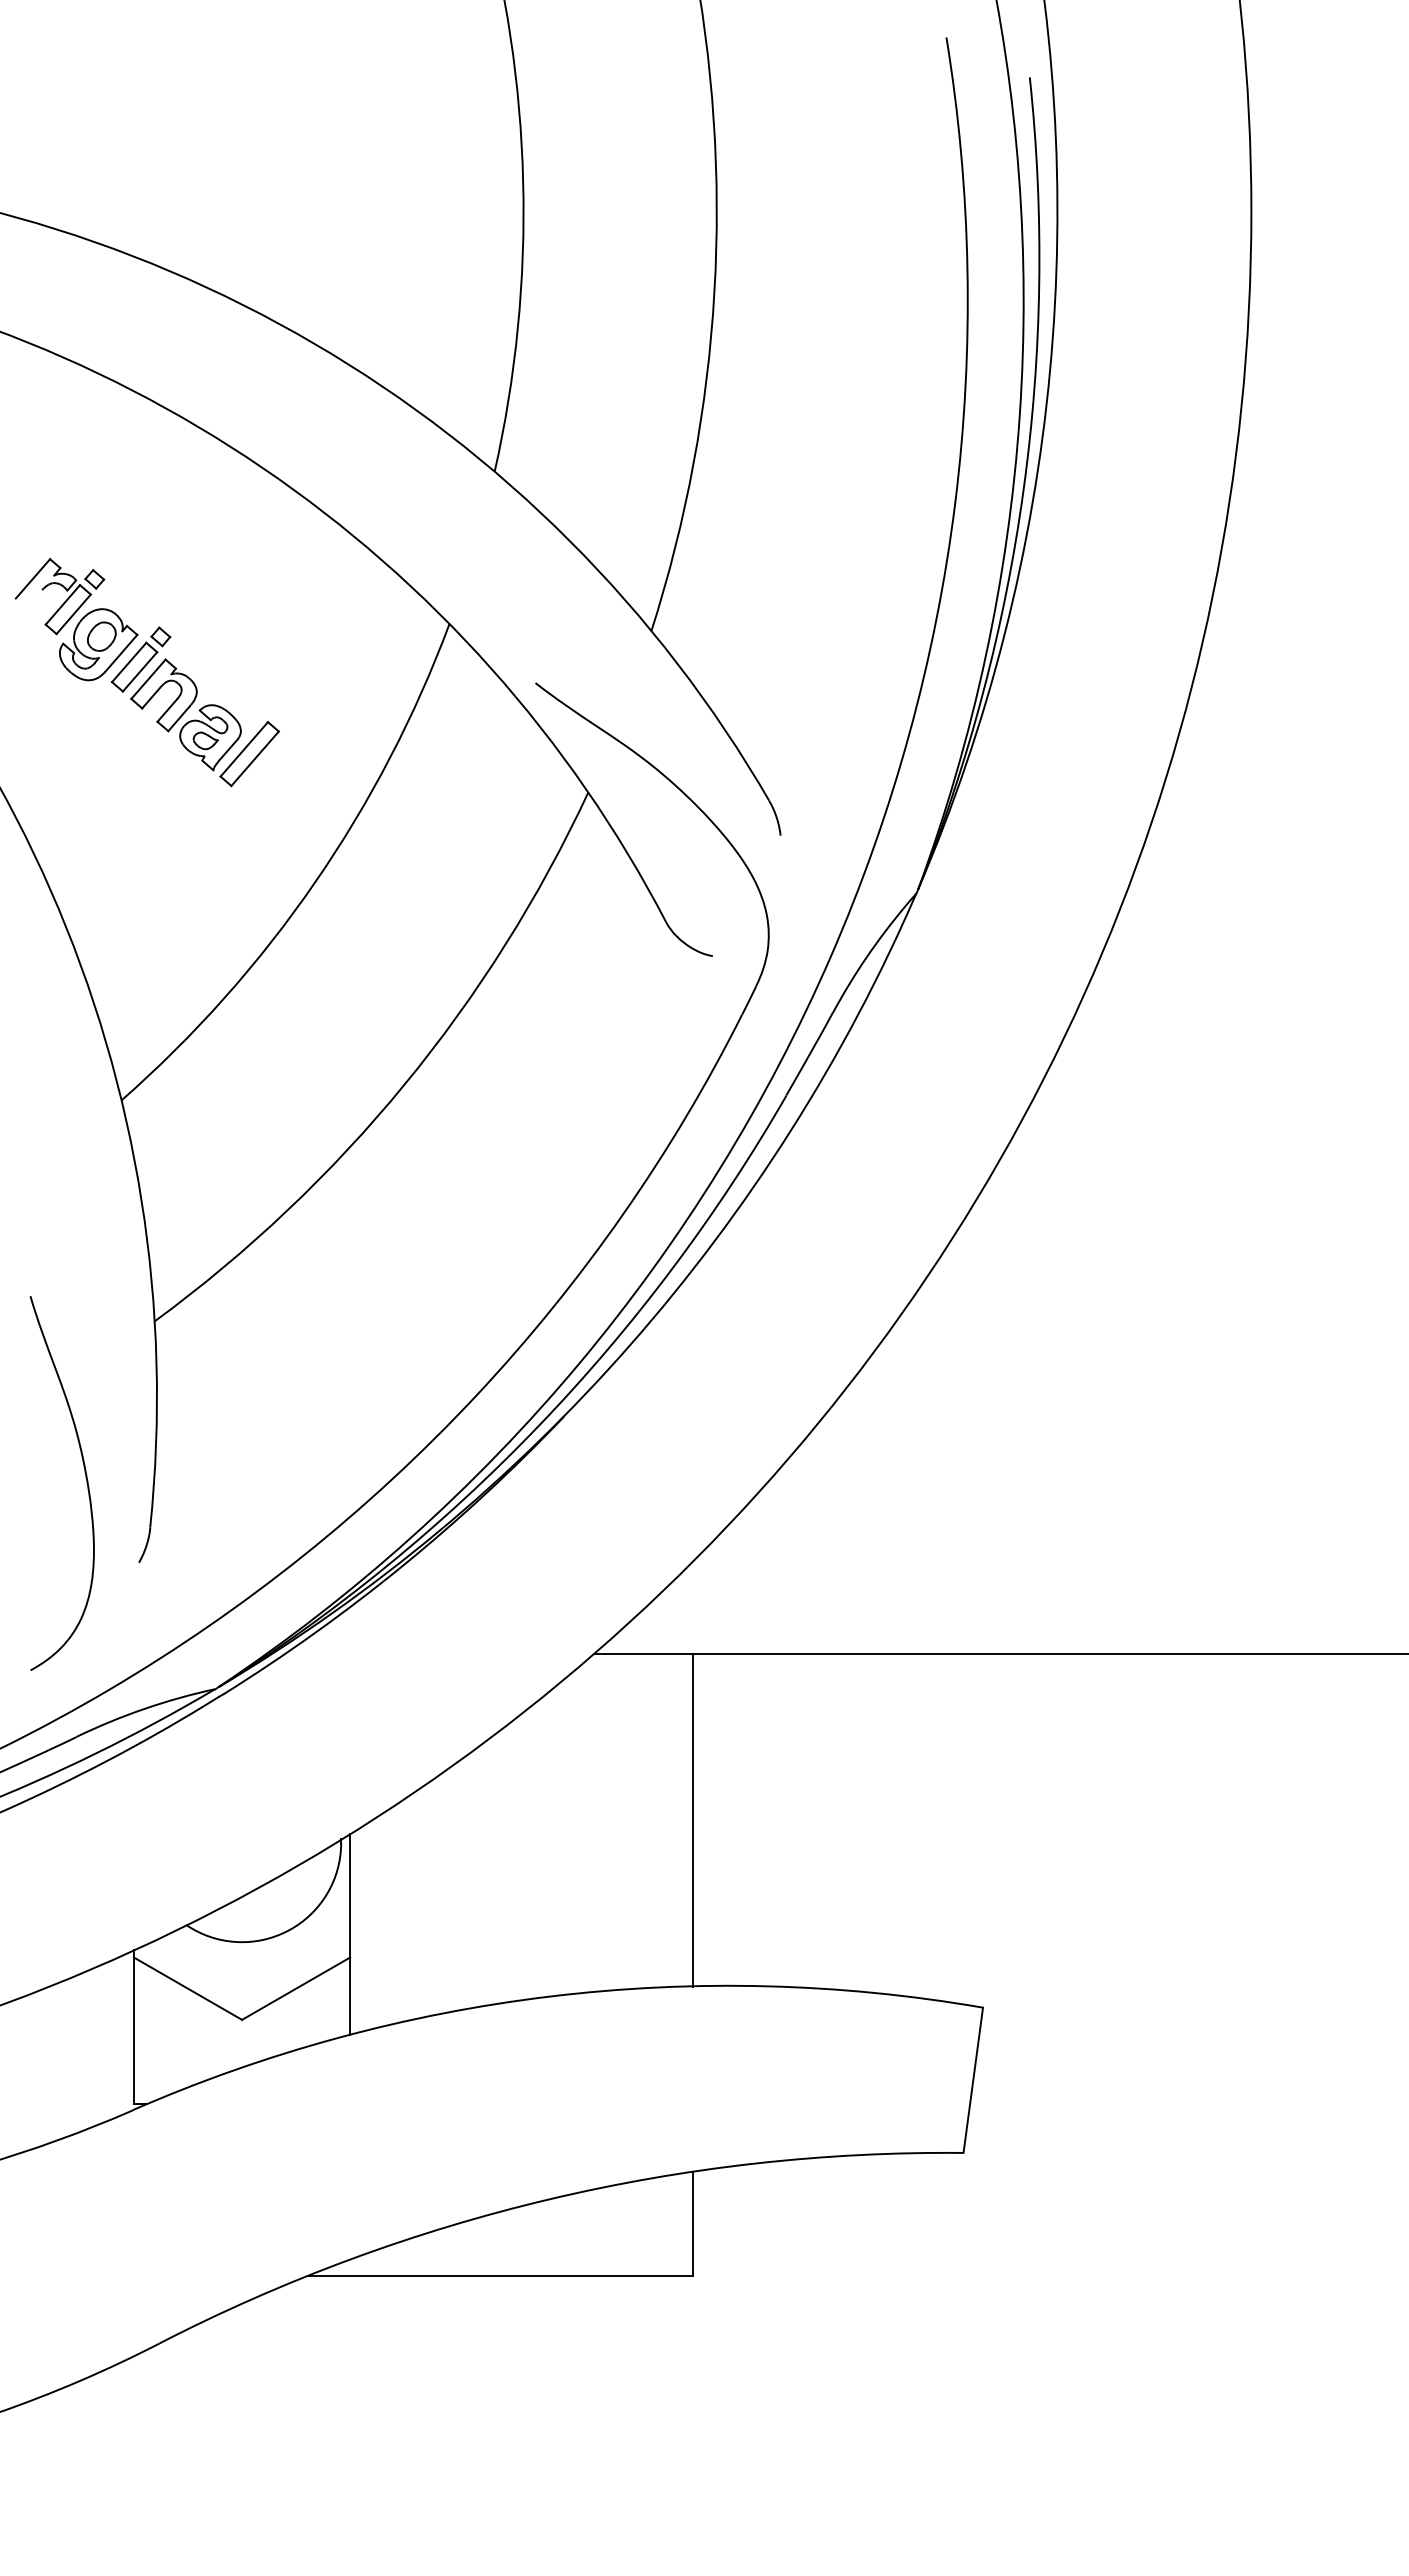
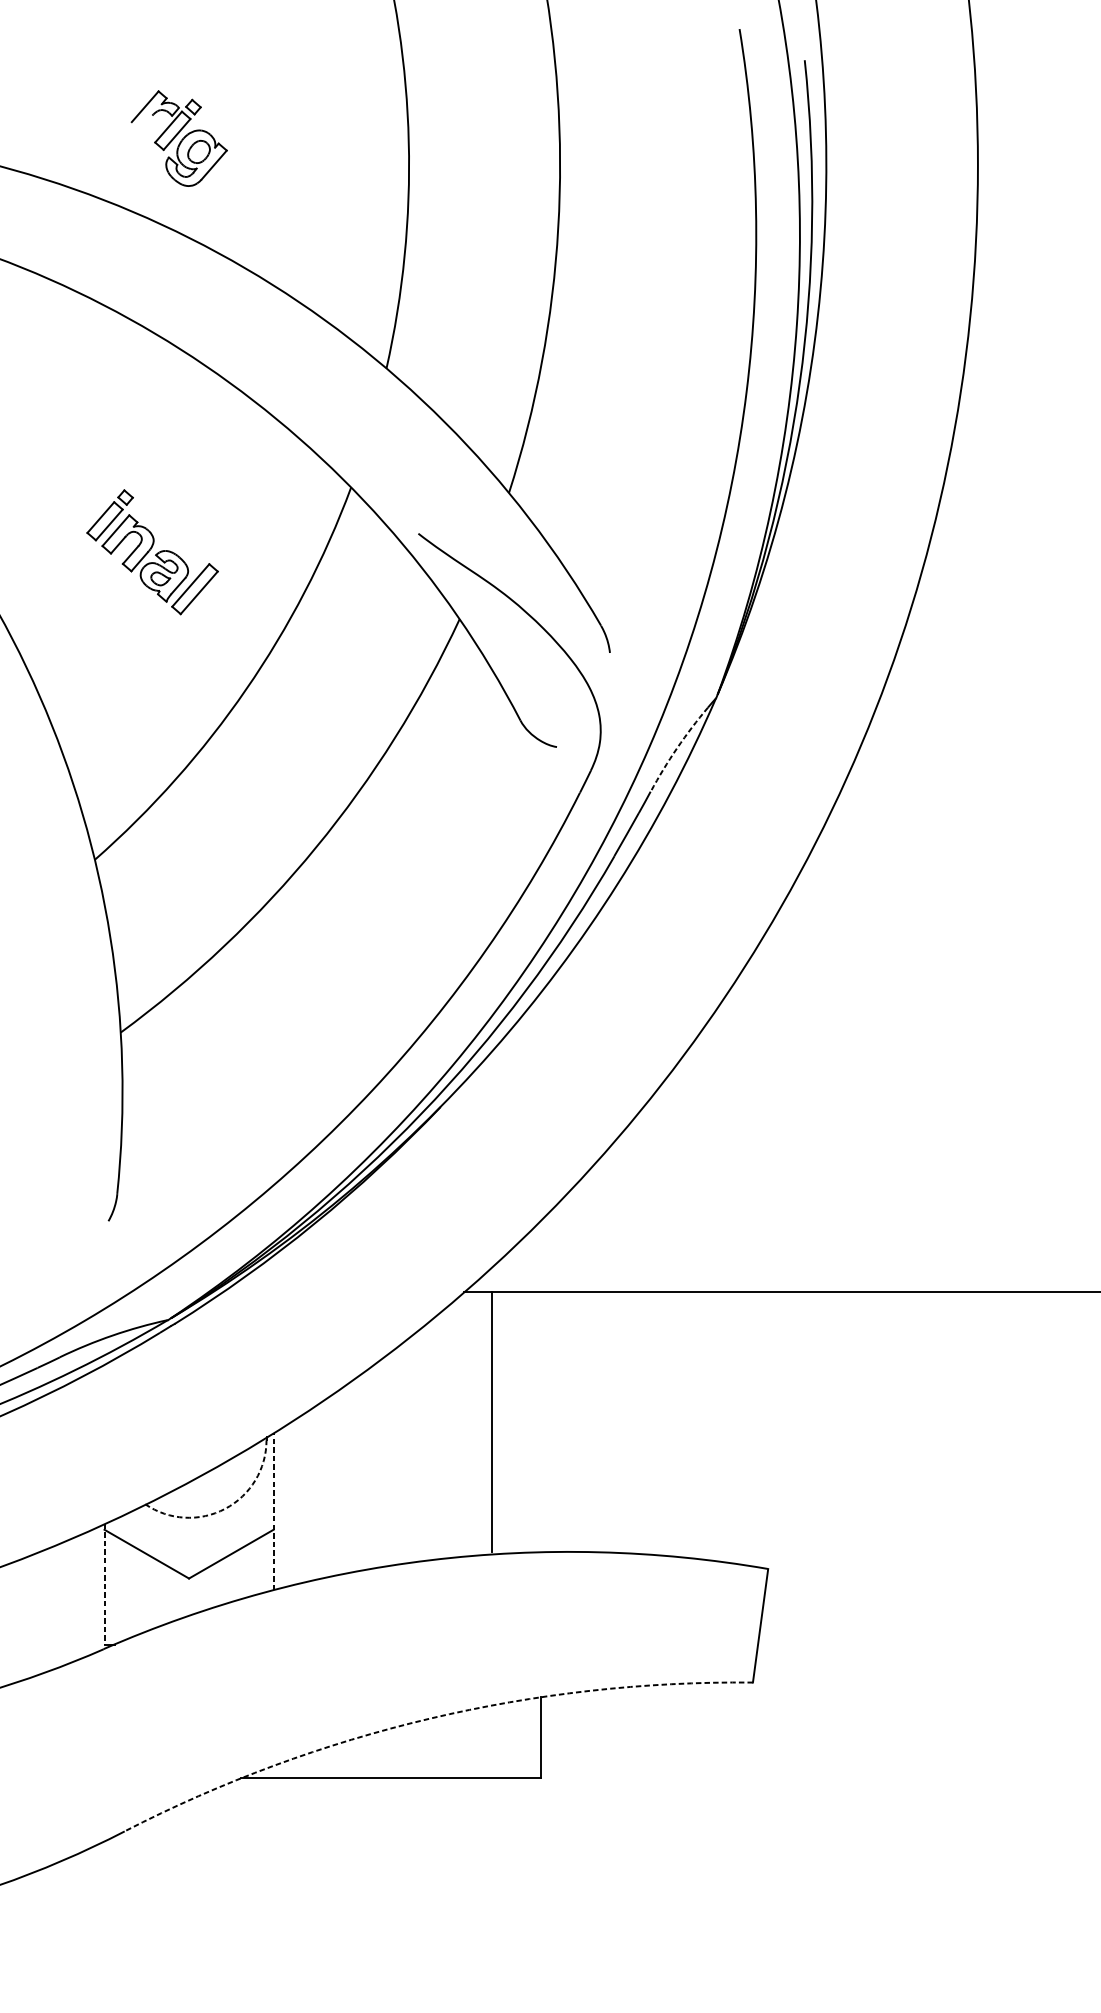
part: (76, 619) -> (179, 138), moved
arc: (866, 957) -> (677, 748), solid -> dashed
curve: (85, 1478) -> (66, 1155), removed
line: (692, 1819) -> (491, 1421), moved
arc: (288, 1930) -> (225, 1508), solid -> dashed
line: (350, 1934) -> (273, 1511), solid -> dashed
line: (133, 2027) -> (104, 1584), solid -> dashed
arc: (550, 2199) -> (430, 1718), solid -> dashed

